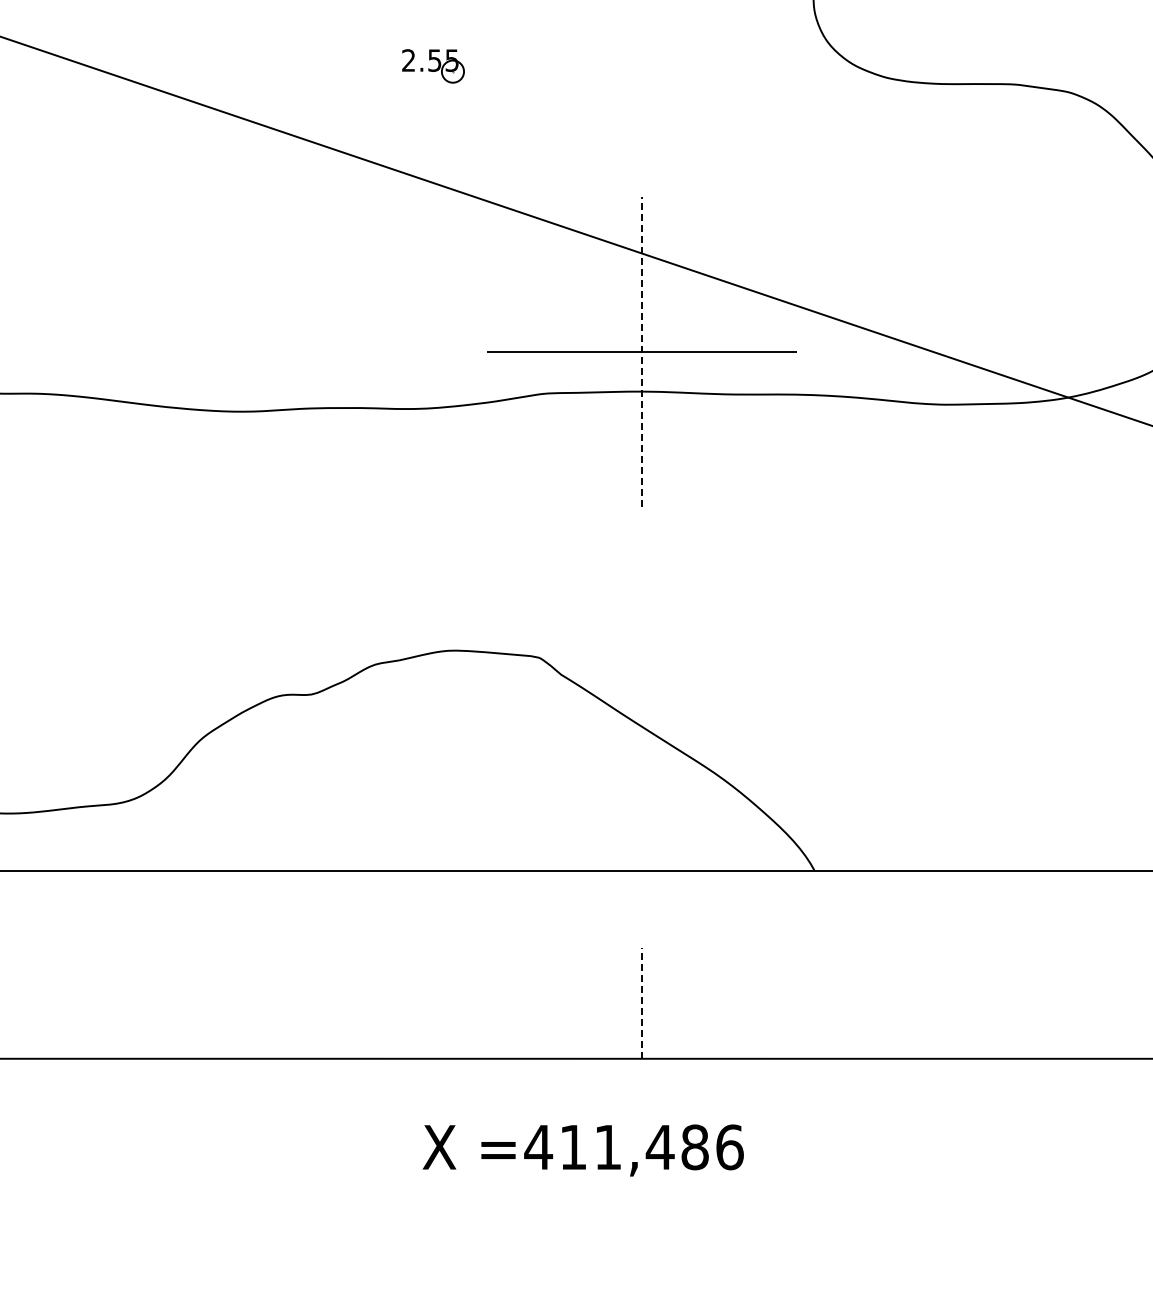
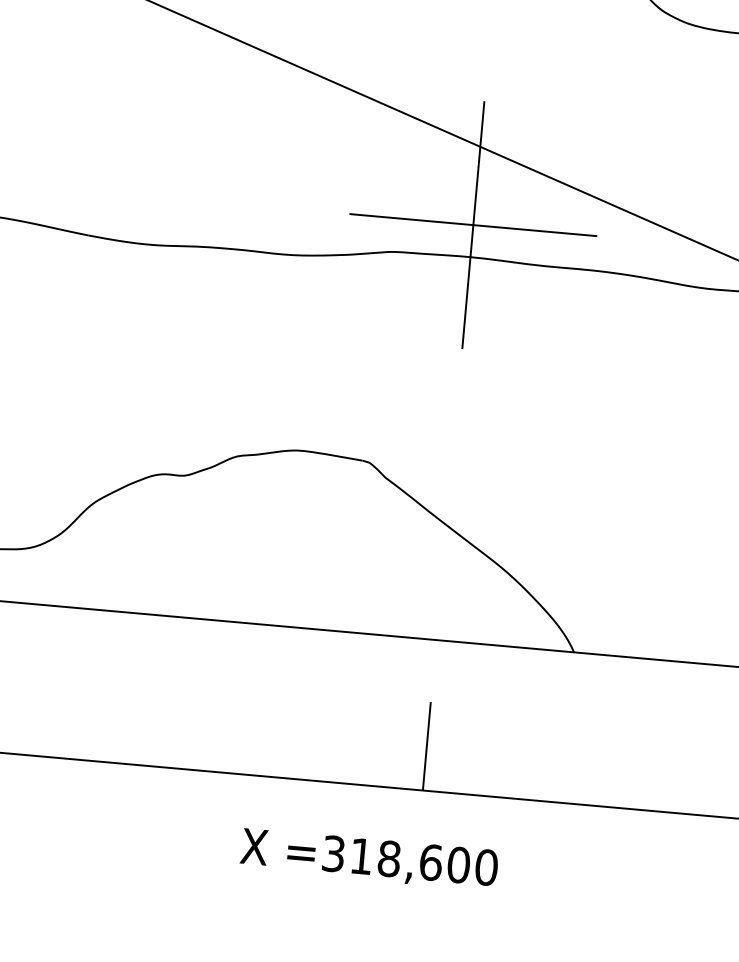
line: (642, 351) -> (473, 225), dashed -> solid
line: (642, 1002) -> (427, 745), dashed -> solid
text: (633, 1147) -> (409, 860), =411,486 -> =318,600

